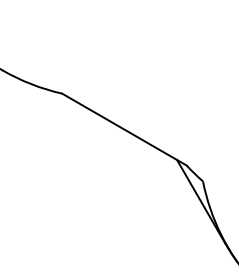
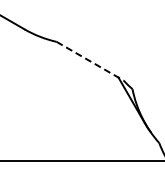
line: (124, 130) -> (90, 61), solid -> dashed

